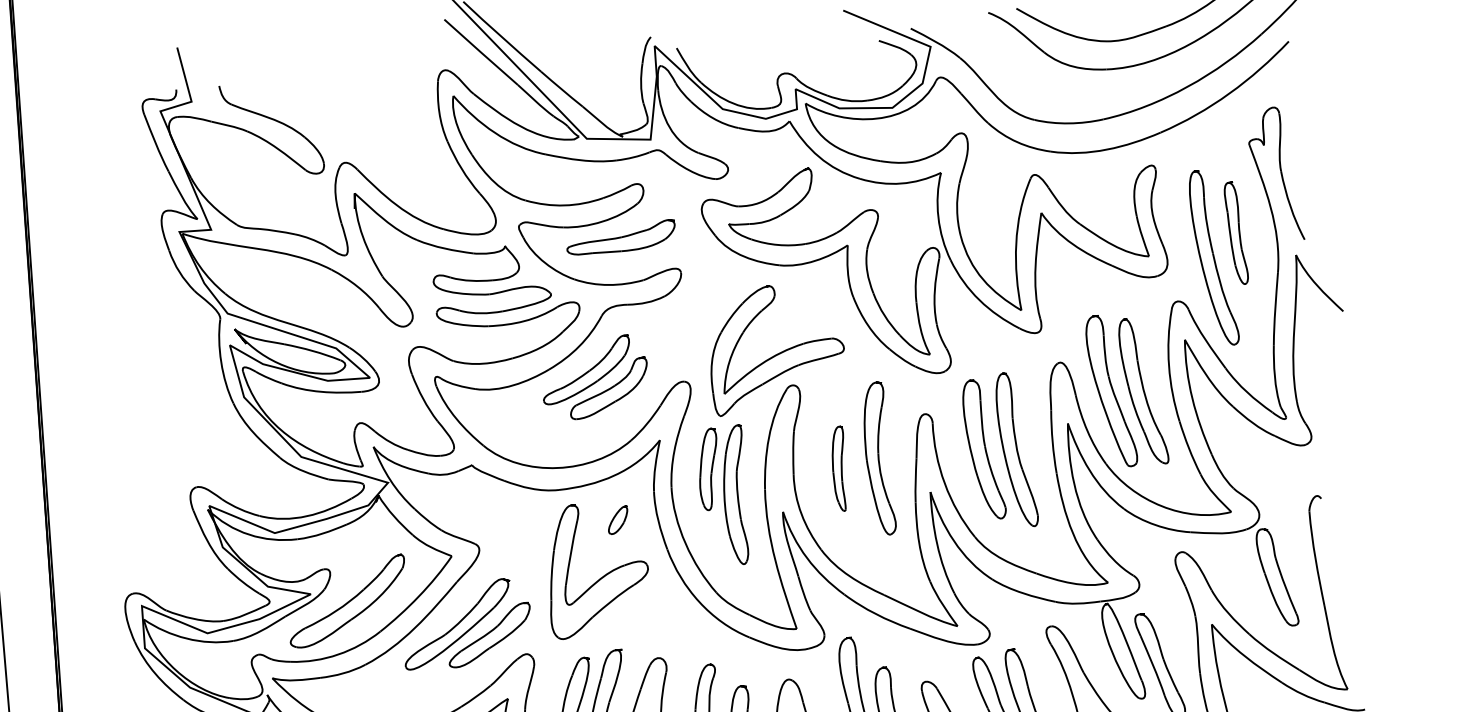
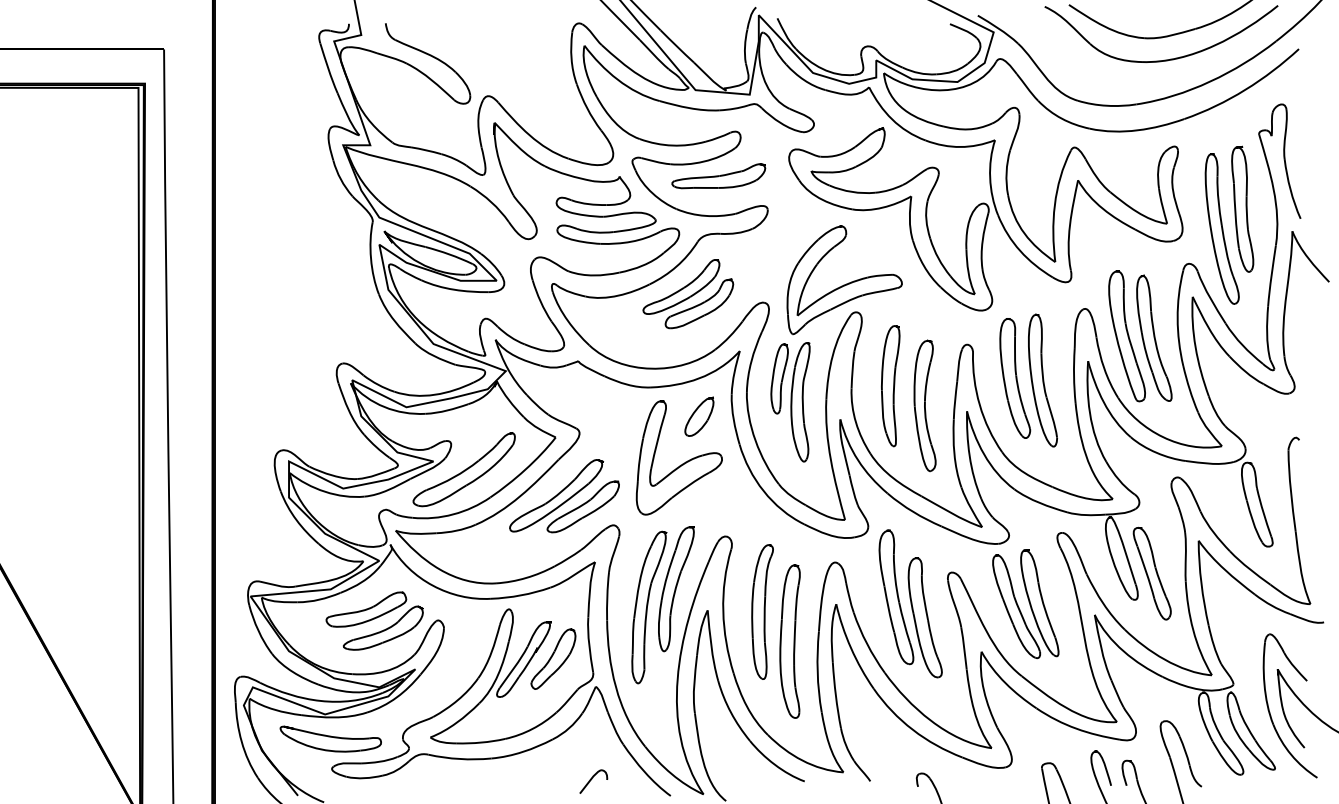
part: (1235, 232) -> (1242, 208), size x1.43
part: (878, 458) -> (924, 405), moved
part: (838, 469) -> (890, 386), size x1.67
part: (618, 519) -> (699, 416), size x1.67

